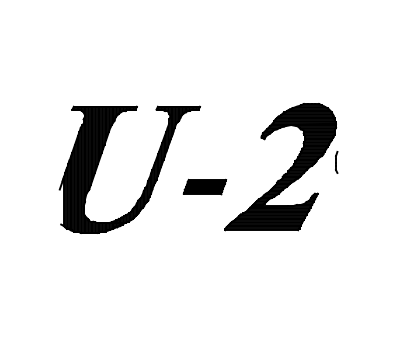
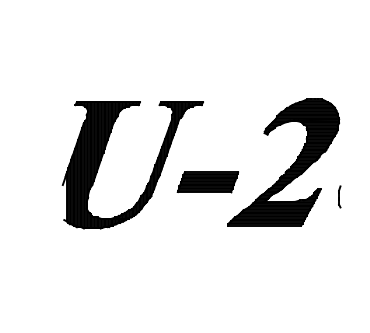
part: (336, 162) -> (339, 197), moved
part: (204, 186) -> (207, 182), size x1.43

